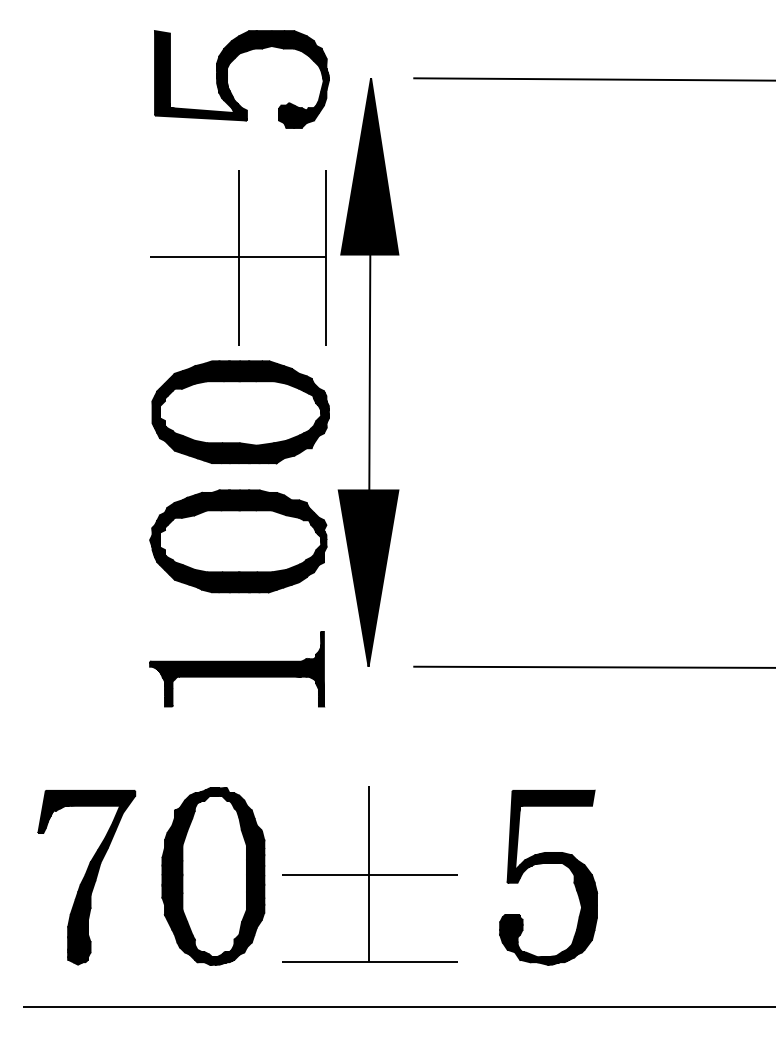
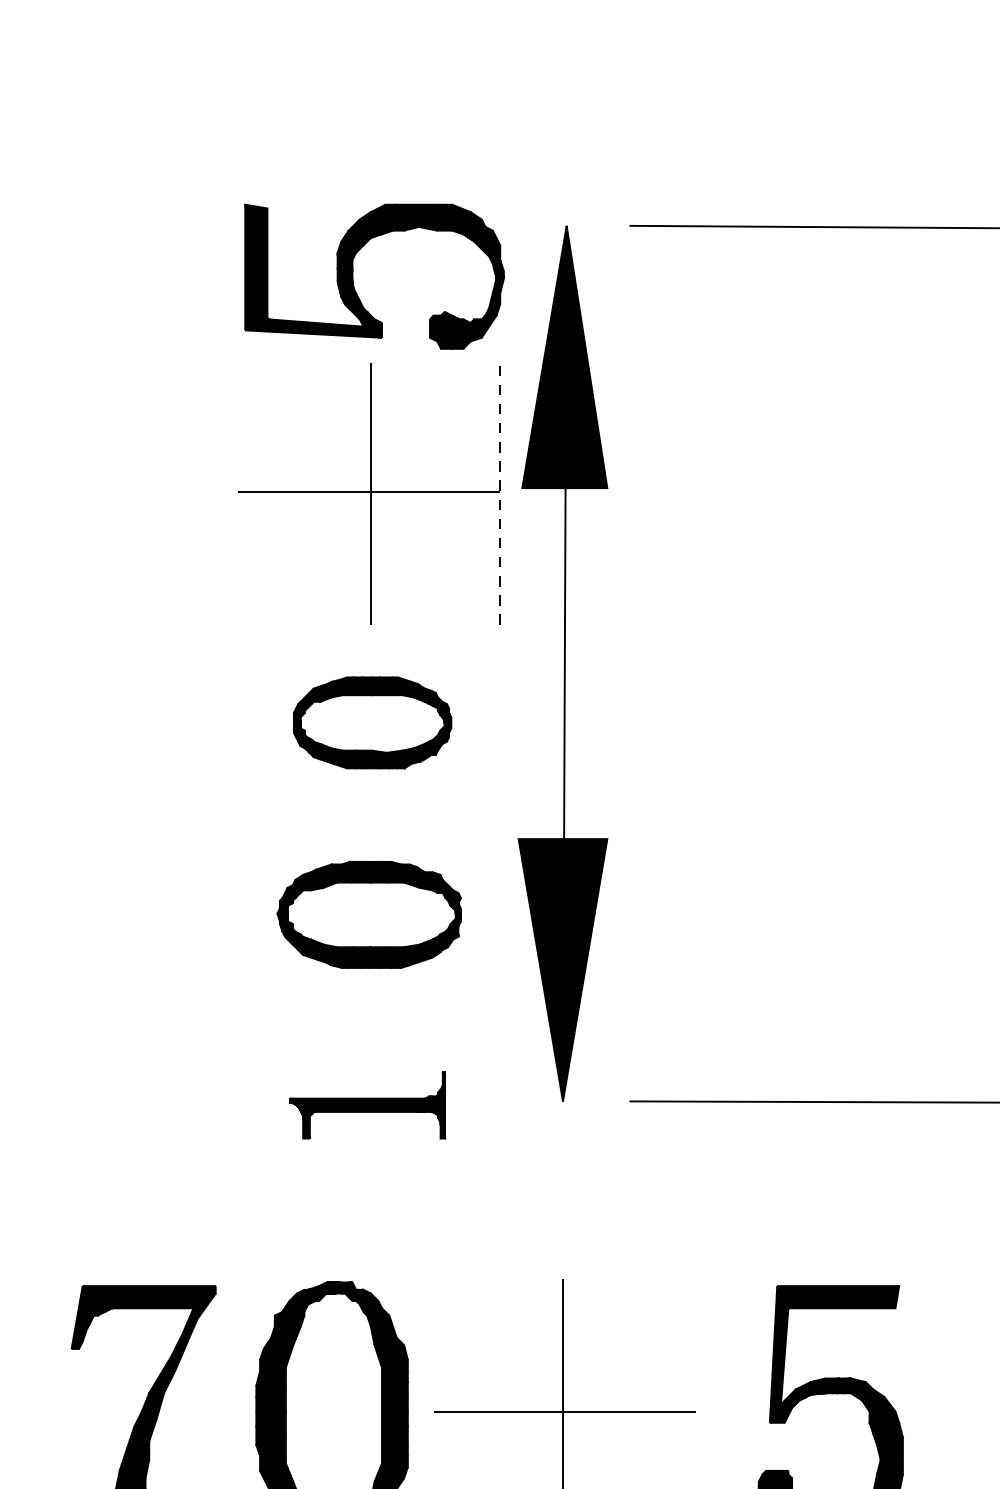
part: (228, 83) -> (354, 282), moved
line: (326, 257) -> (500, 492), solid -> dashed
part: (240, 412) -> (372, 723), size x0.6
part: (238, 541) -> (369, 915), size x0.7
part: (237, 669) -> (367, 1105), size x0.6

